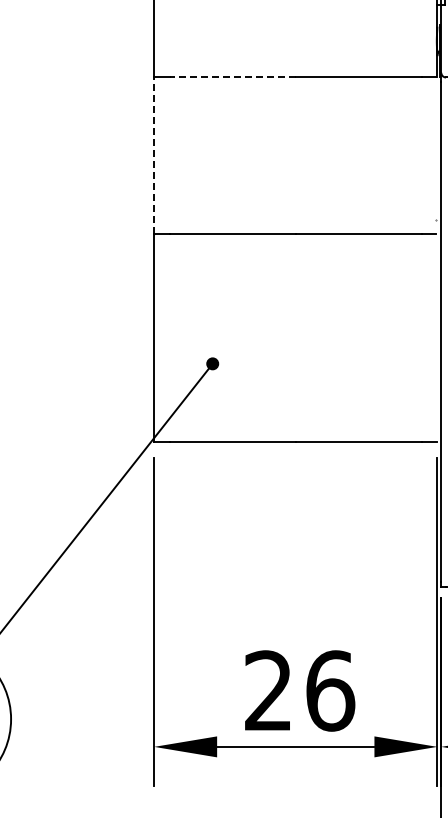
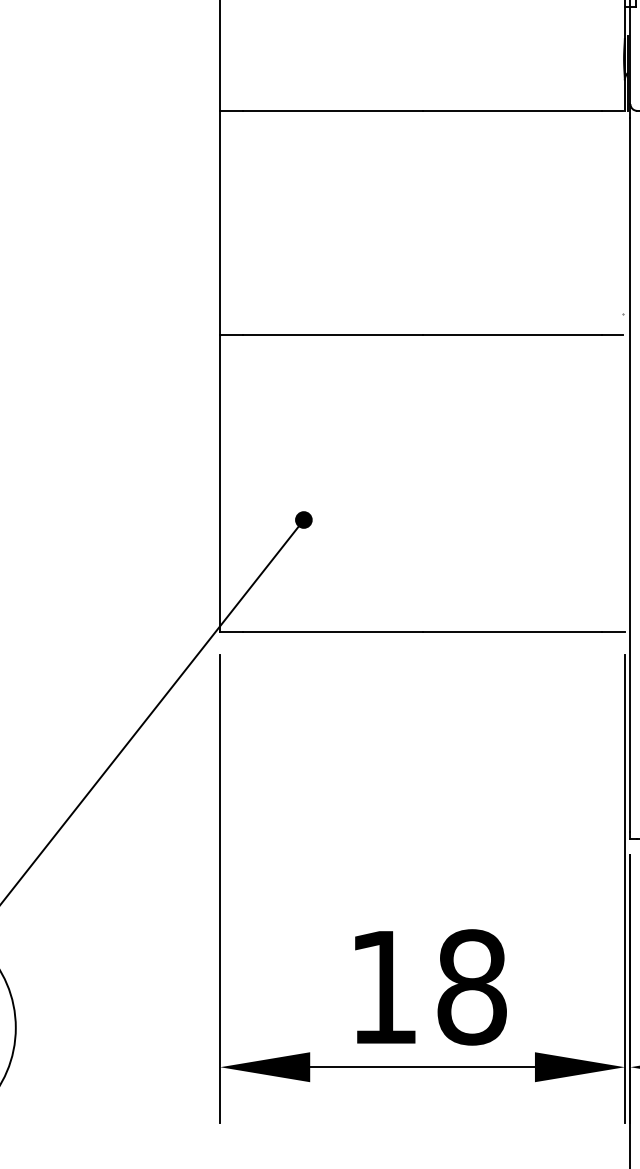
line: (232, 77) -> (332, 110), dashed -> solid
line: (154, 155) -> (220, 222), dashed -> solid
text: (300, 690) -> (429, 986), 26 -> 18

